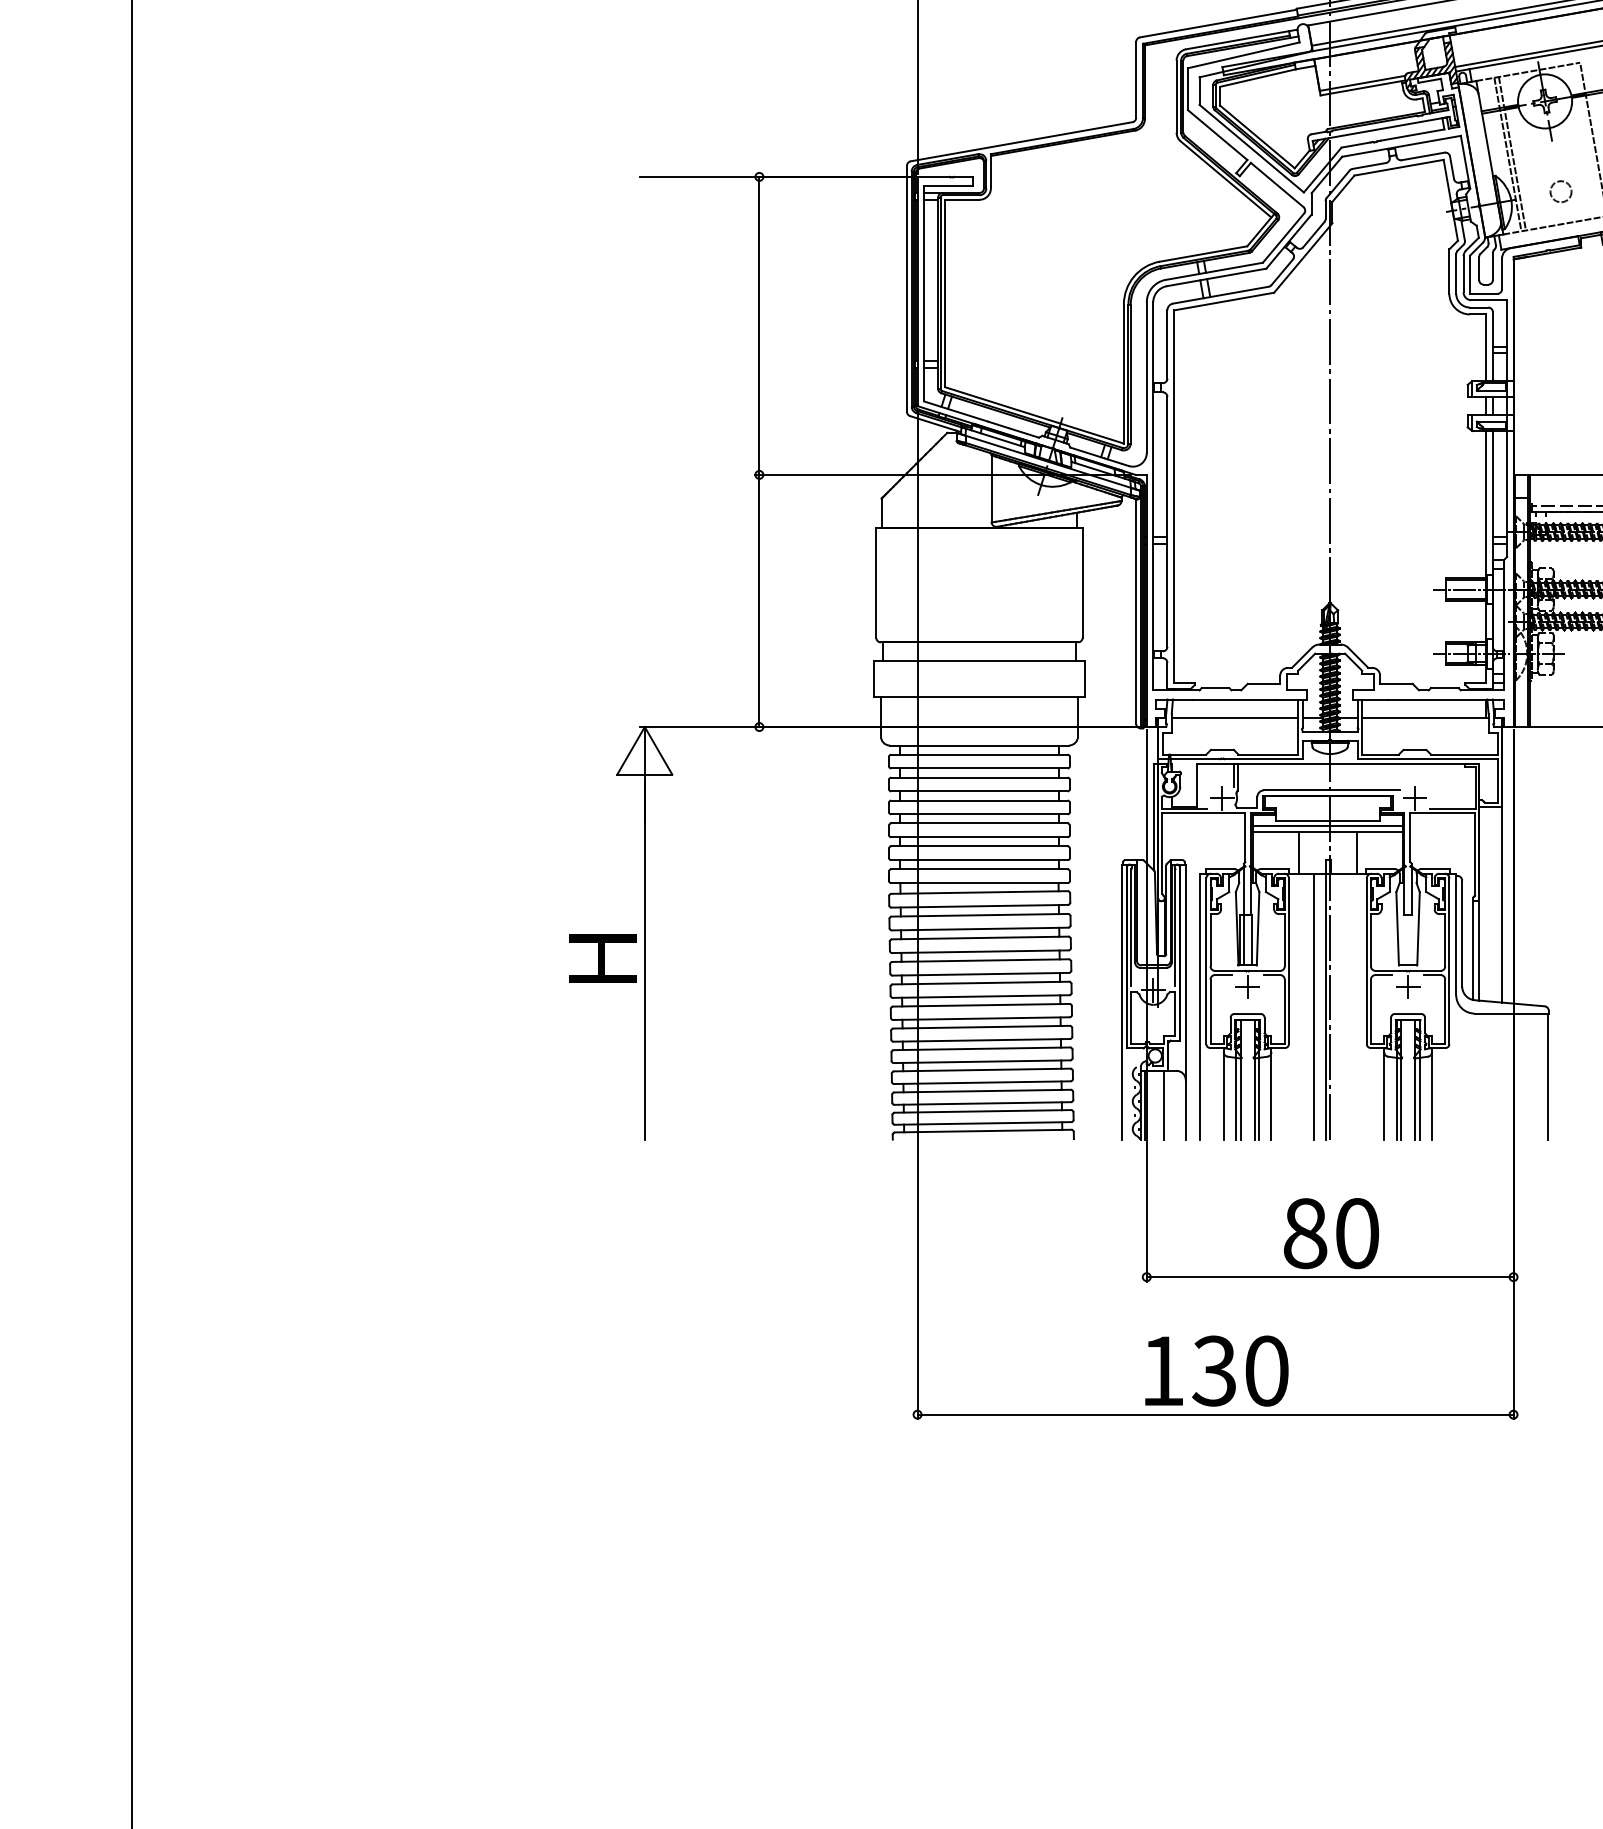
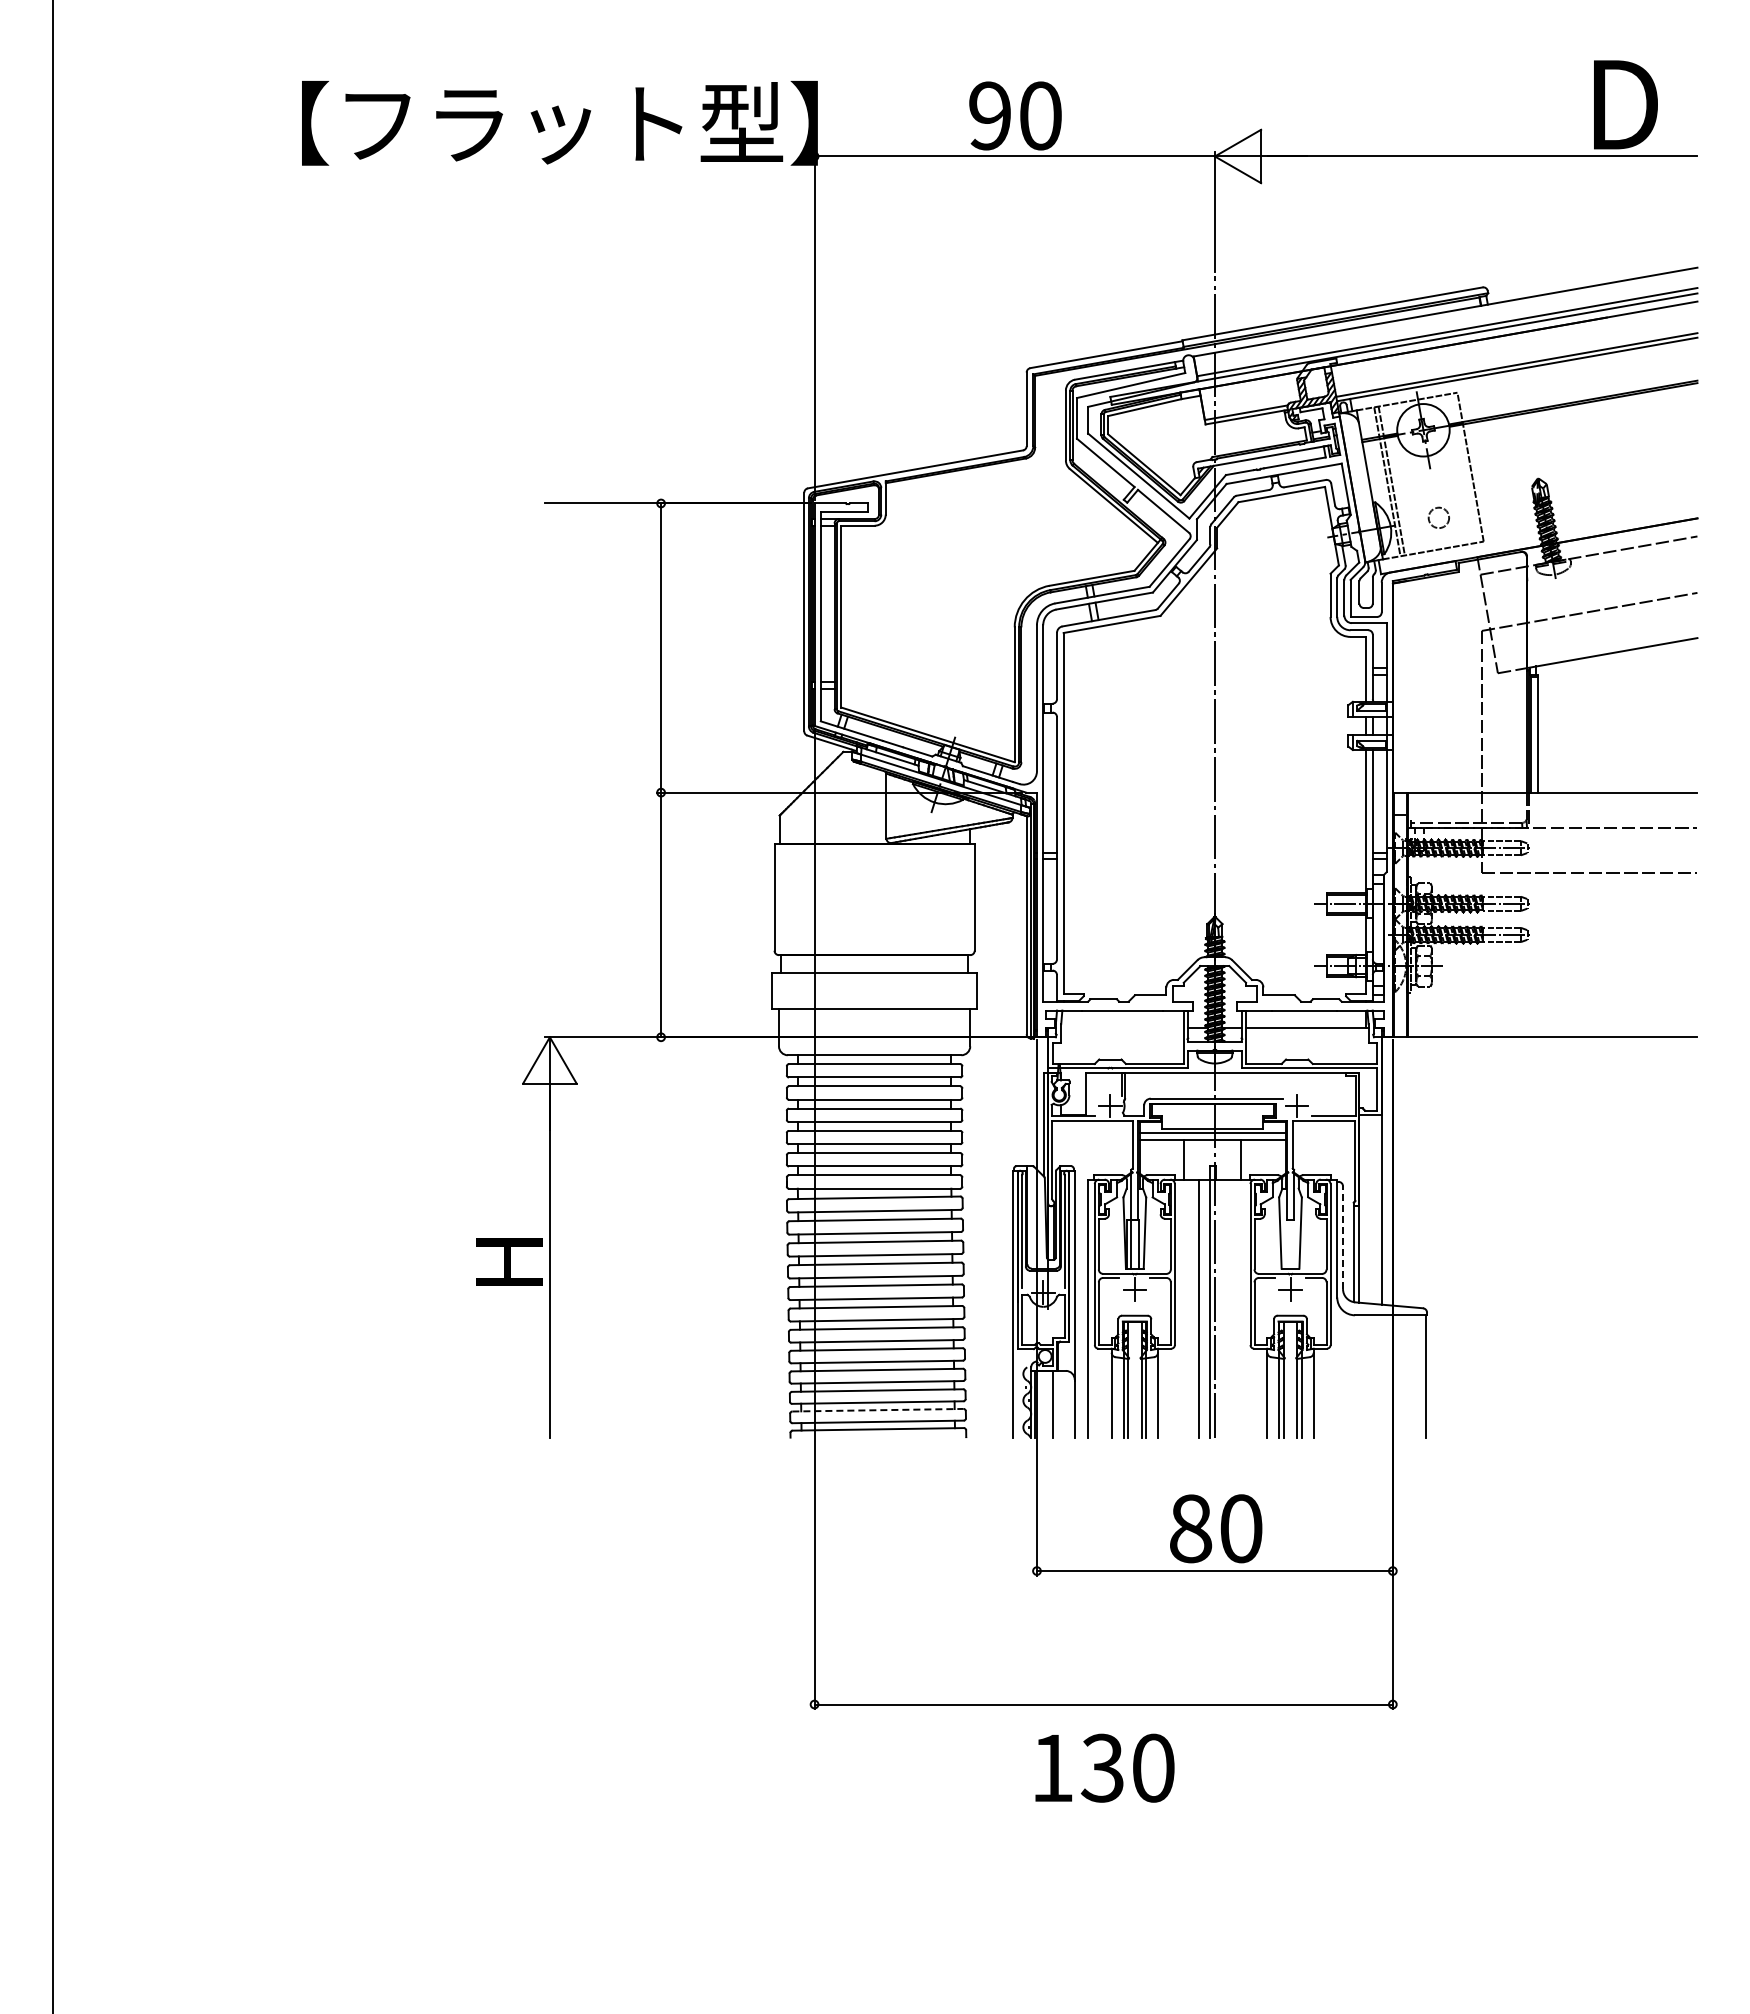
line: (1234, 717) -> (1122, 1028), removed
line: (1462, 933) -> (1343, 1237), solid -> dashed
line: (982, 1111) -> (877, 1410), solid -> dashed
text: (1216, 1370) -> (1104, 1767), moved

